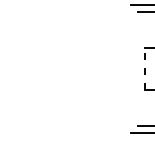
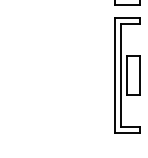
line: (144, 67) -> (127, 74), dashed -> solid
line: (130, 68) -> (114, 75), added
line: (138, 68) -> (121, 75), added

